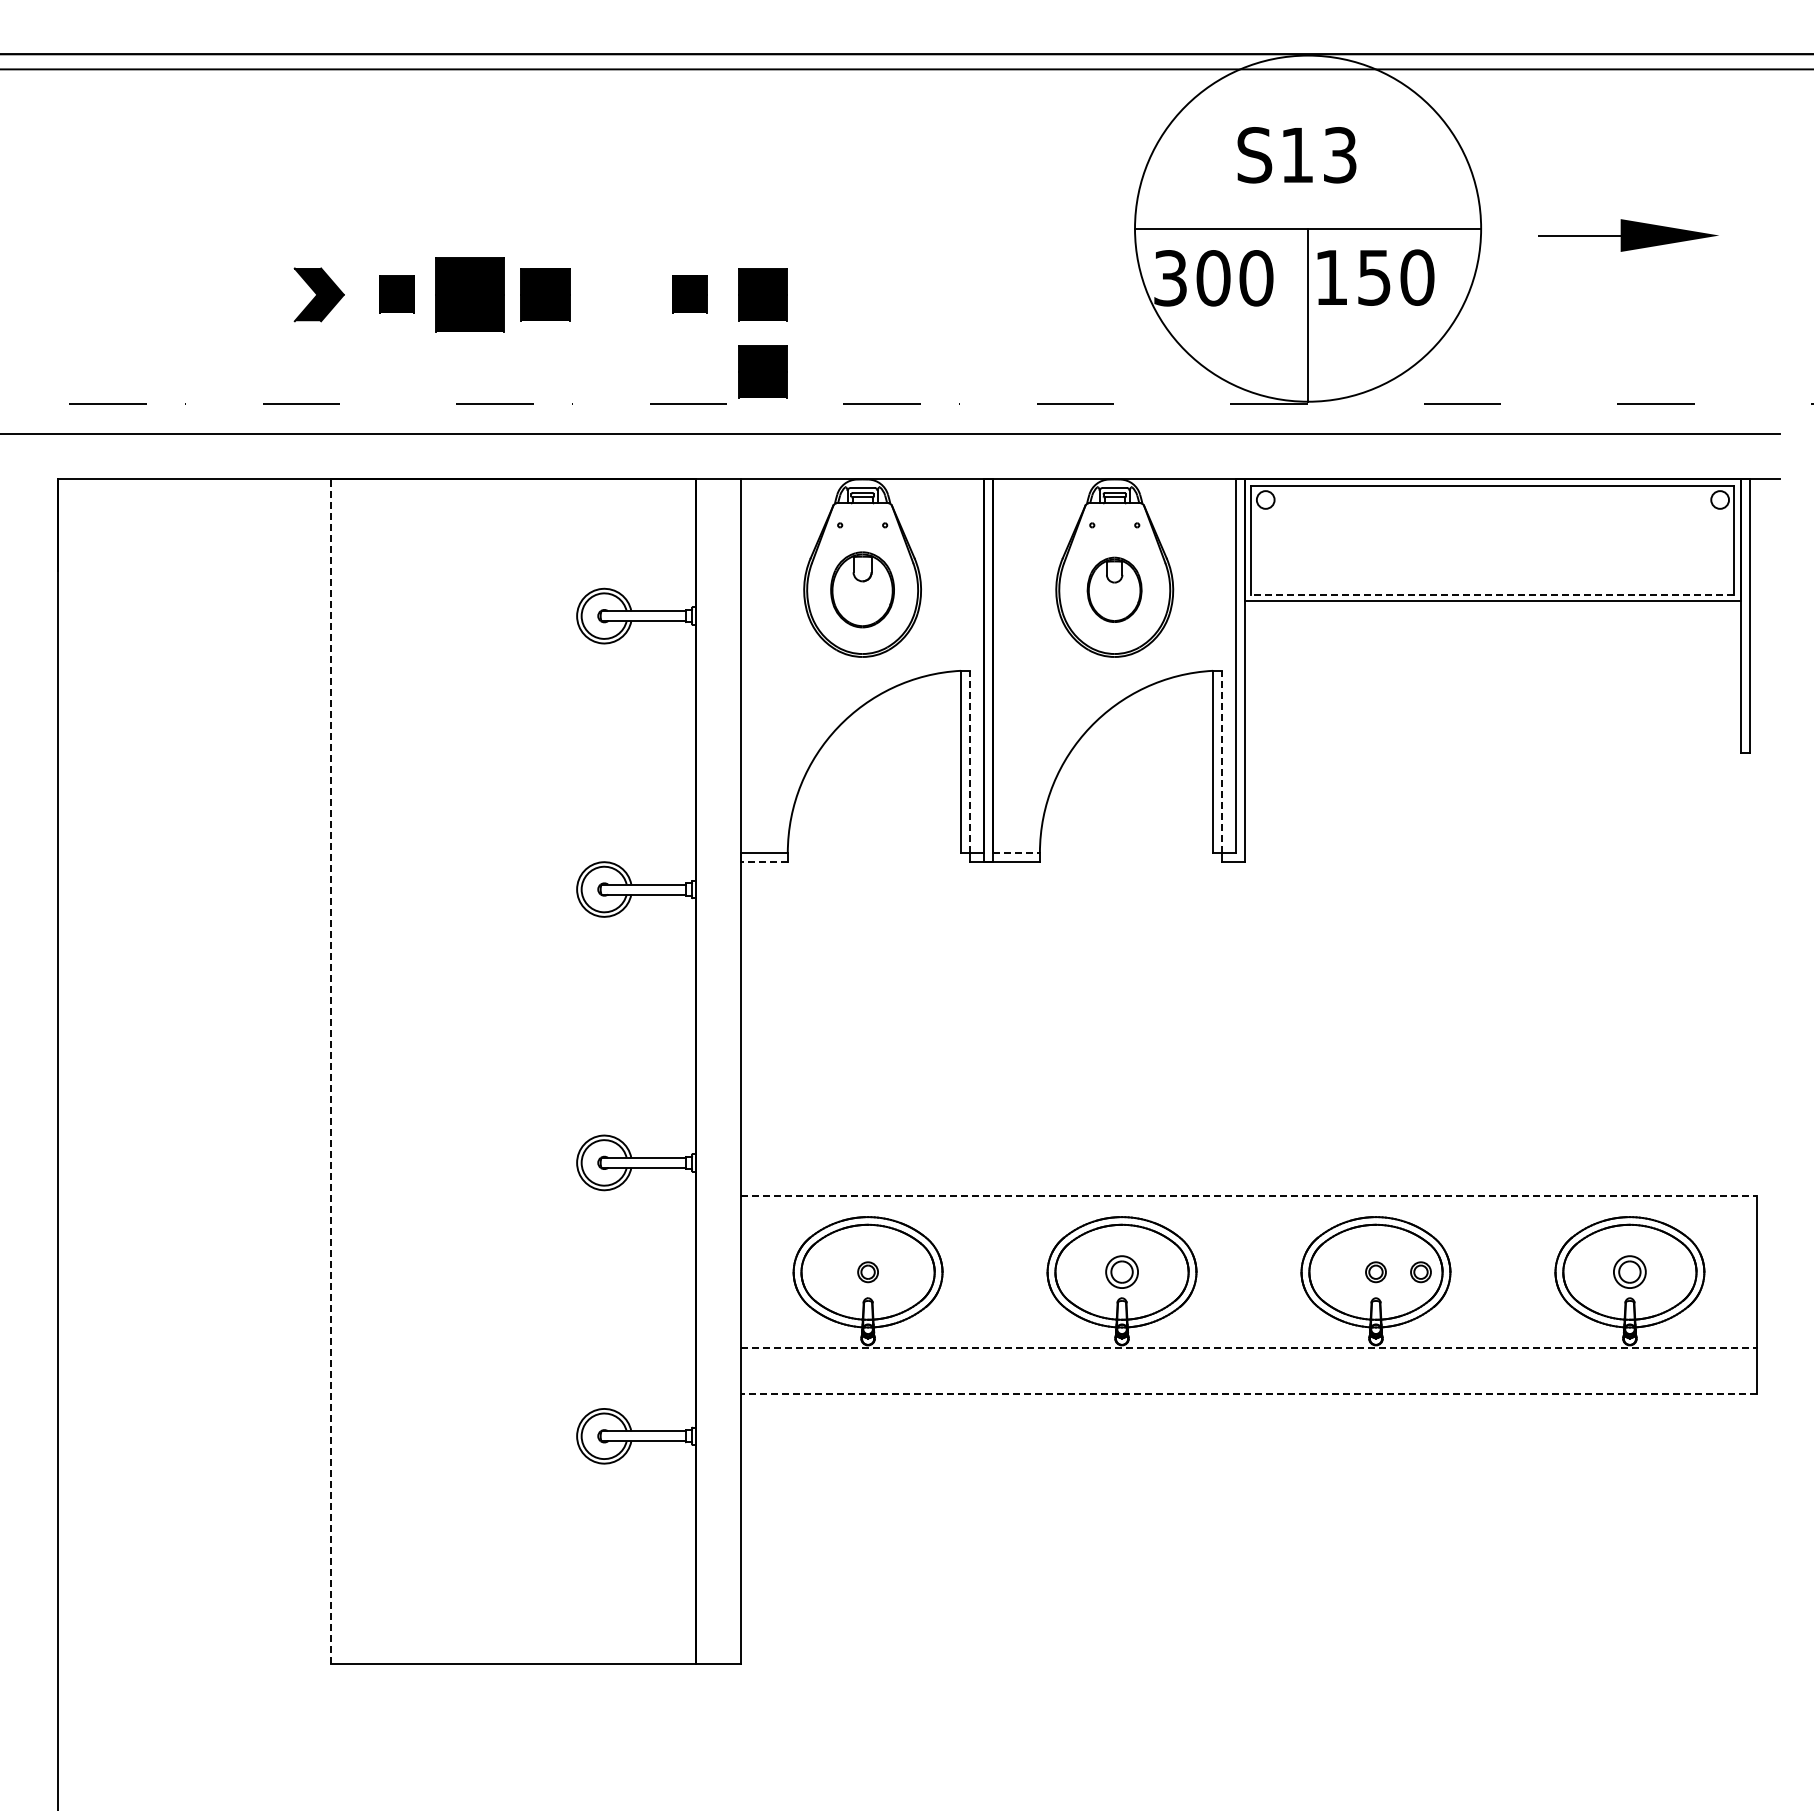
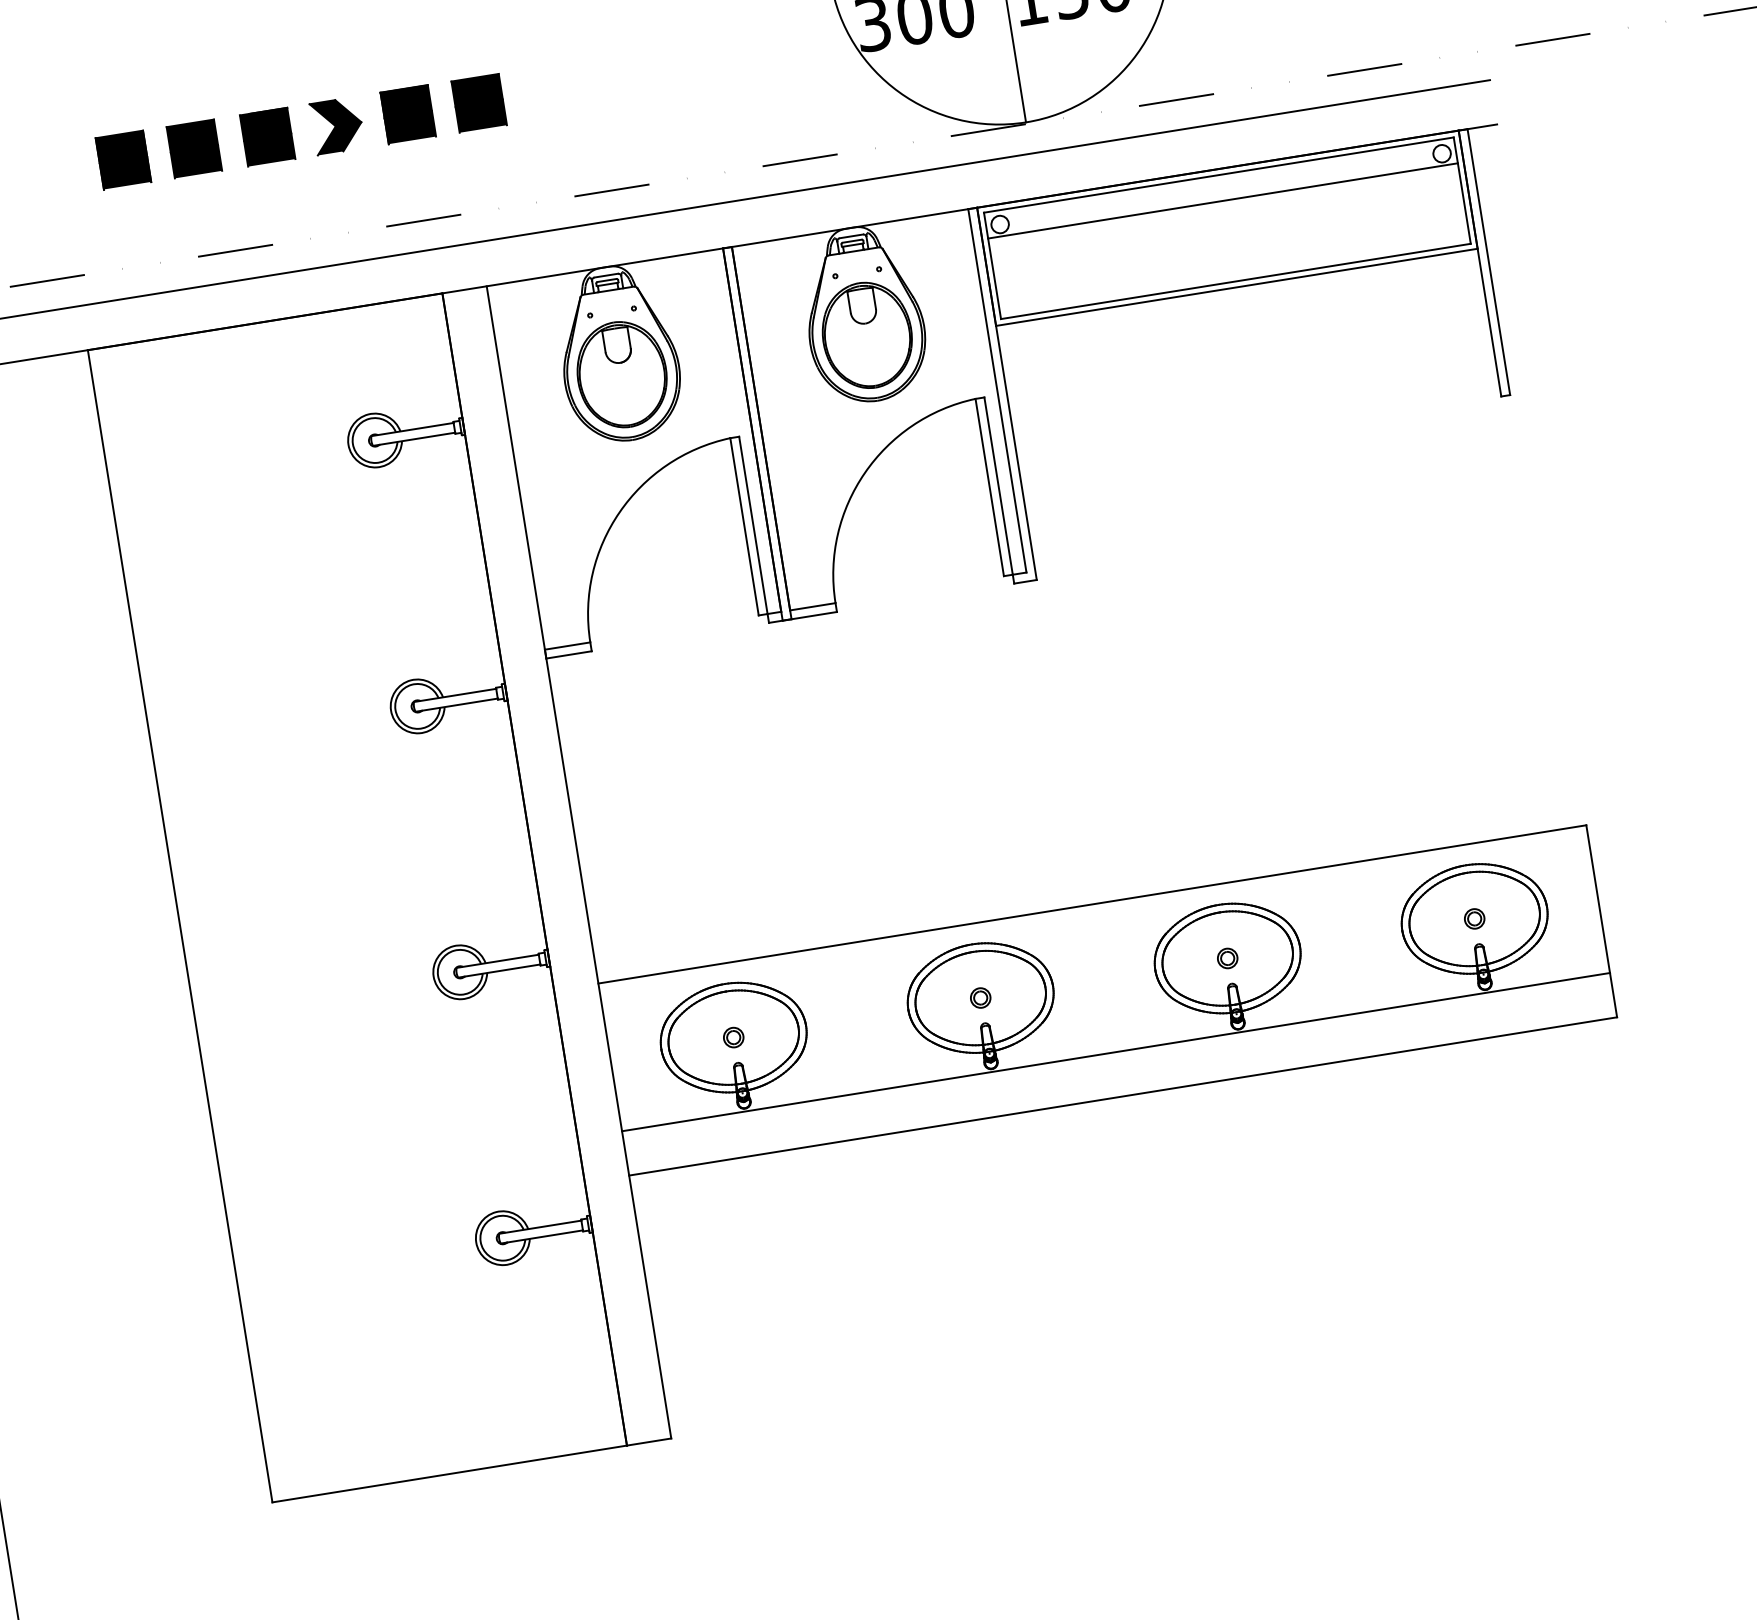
part: (318, 294) -> (336, 125), moved
part: (397, 294) -> (123, 159), size x1.43
part: (469, 294) -> (193, 148), size x0.71
part: (689, 294) -> (407, 114), size x1.43
part: (762, 371) -> (490, 177), removed
line: (1492, 512) -> (1222, 201), added
part: (862, 589) -> (621, 374), size x1.43
part: (1114, 589) -> (867, 335), size x1.67
line: (1492, 594) -> (1235, 281), dashed -> solid
line: (970, 761) -> (753, 524), dashed -> solid
line: (1222, 761) -> (998, 485), dashed -> solid
line: (1017, 853) -> (813, 607), dashed -> solid
line: (763, 862) -> (568, 655), dashed -> solid
line: (331, 1071) -> (180, 925), dashed -> solid
line: (1249, 1196) -> (1092, 904), dashed -> solid
part: (1121, 1272) -> (980, 998), size x0.62
part: (1420, 1272) -> (1271, 951), removed
part: (1629, 1272) -> (1474, 919), size x0.62
line: (1249, 1348) -> (1116, 1052), dashed -> solid
line: (1249, 1393) -> (1123, 1096), dashed -> solid

